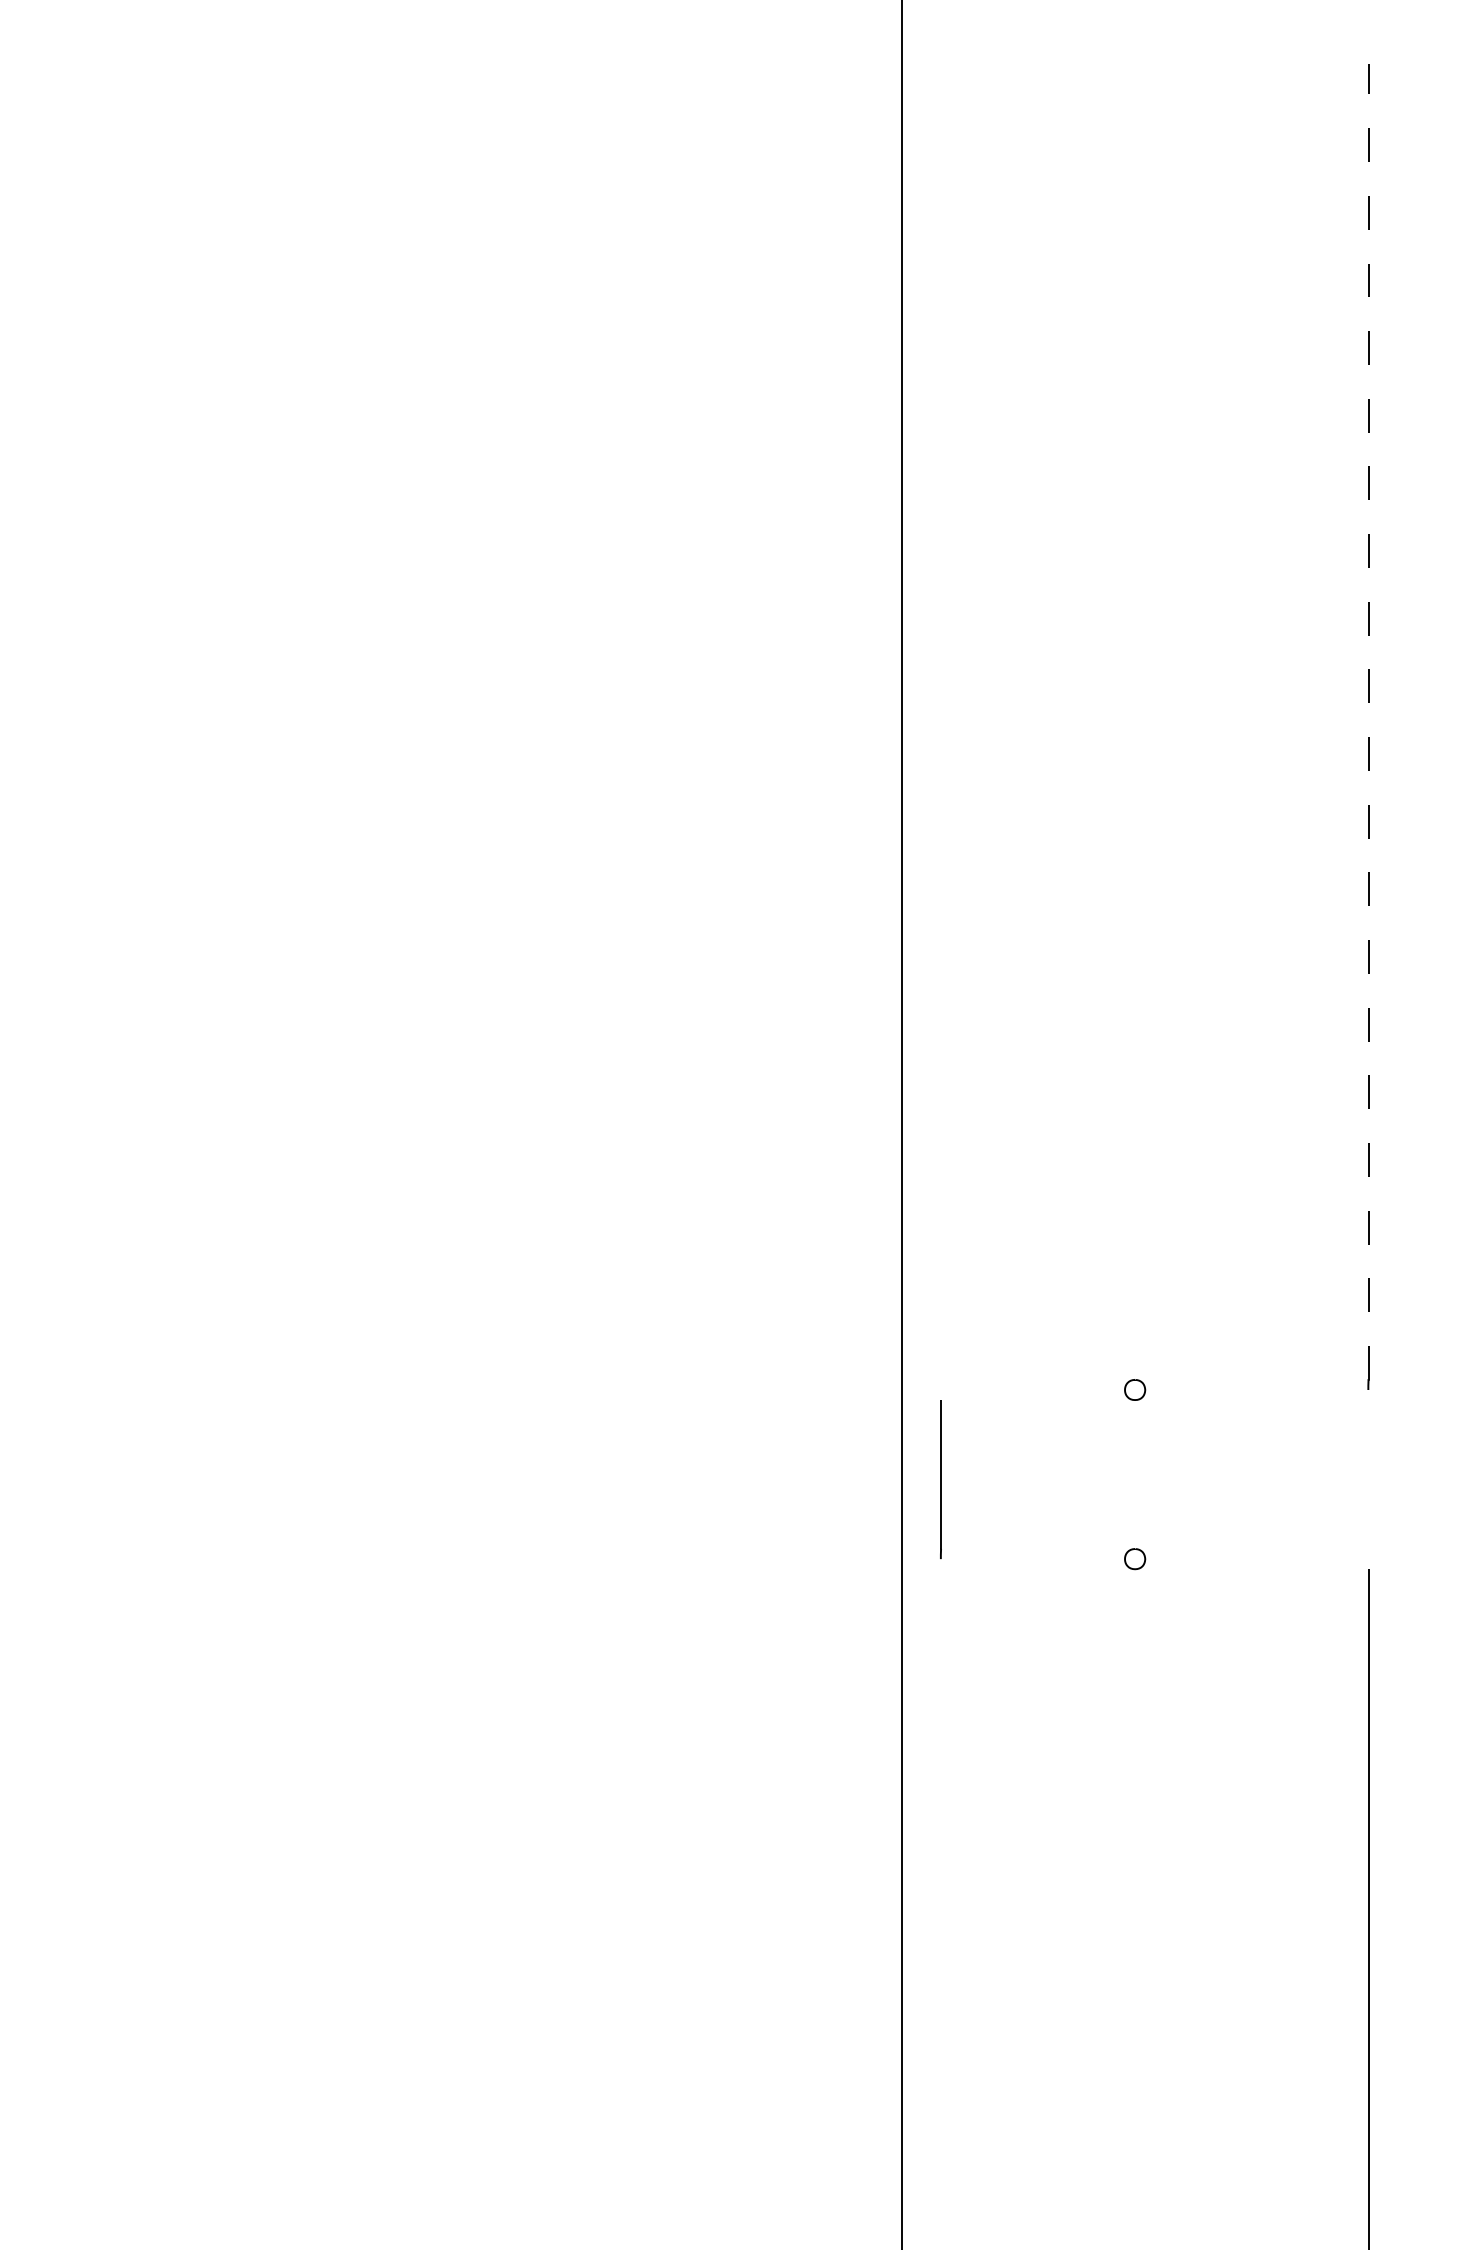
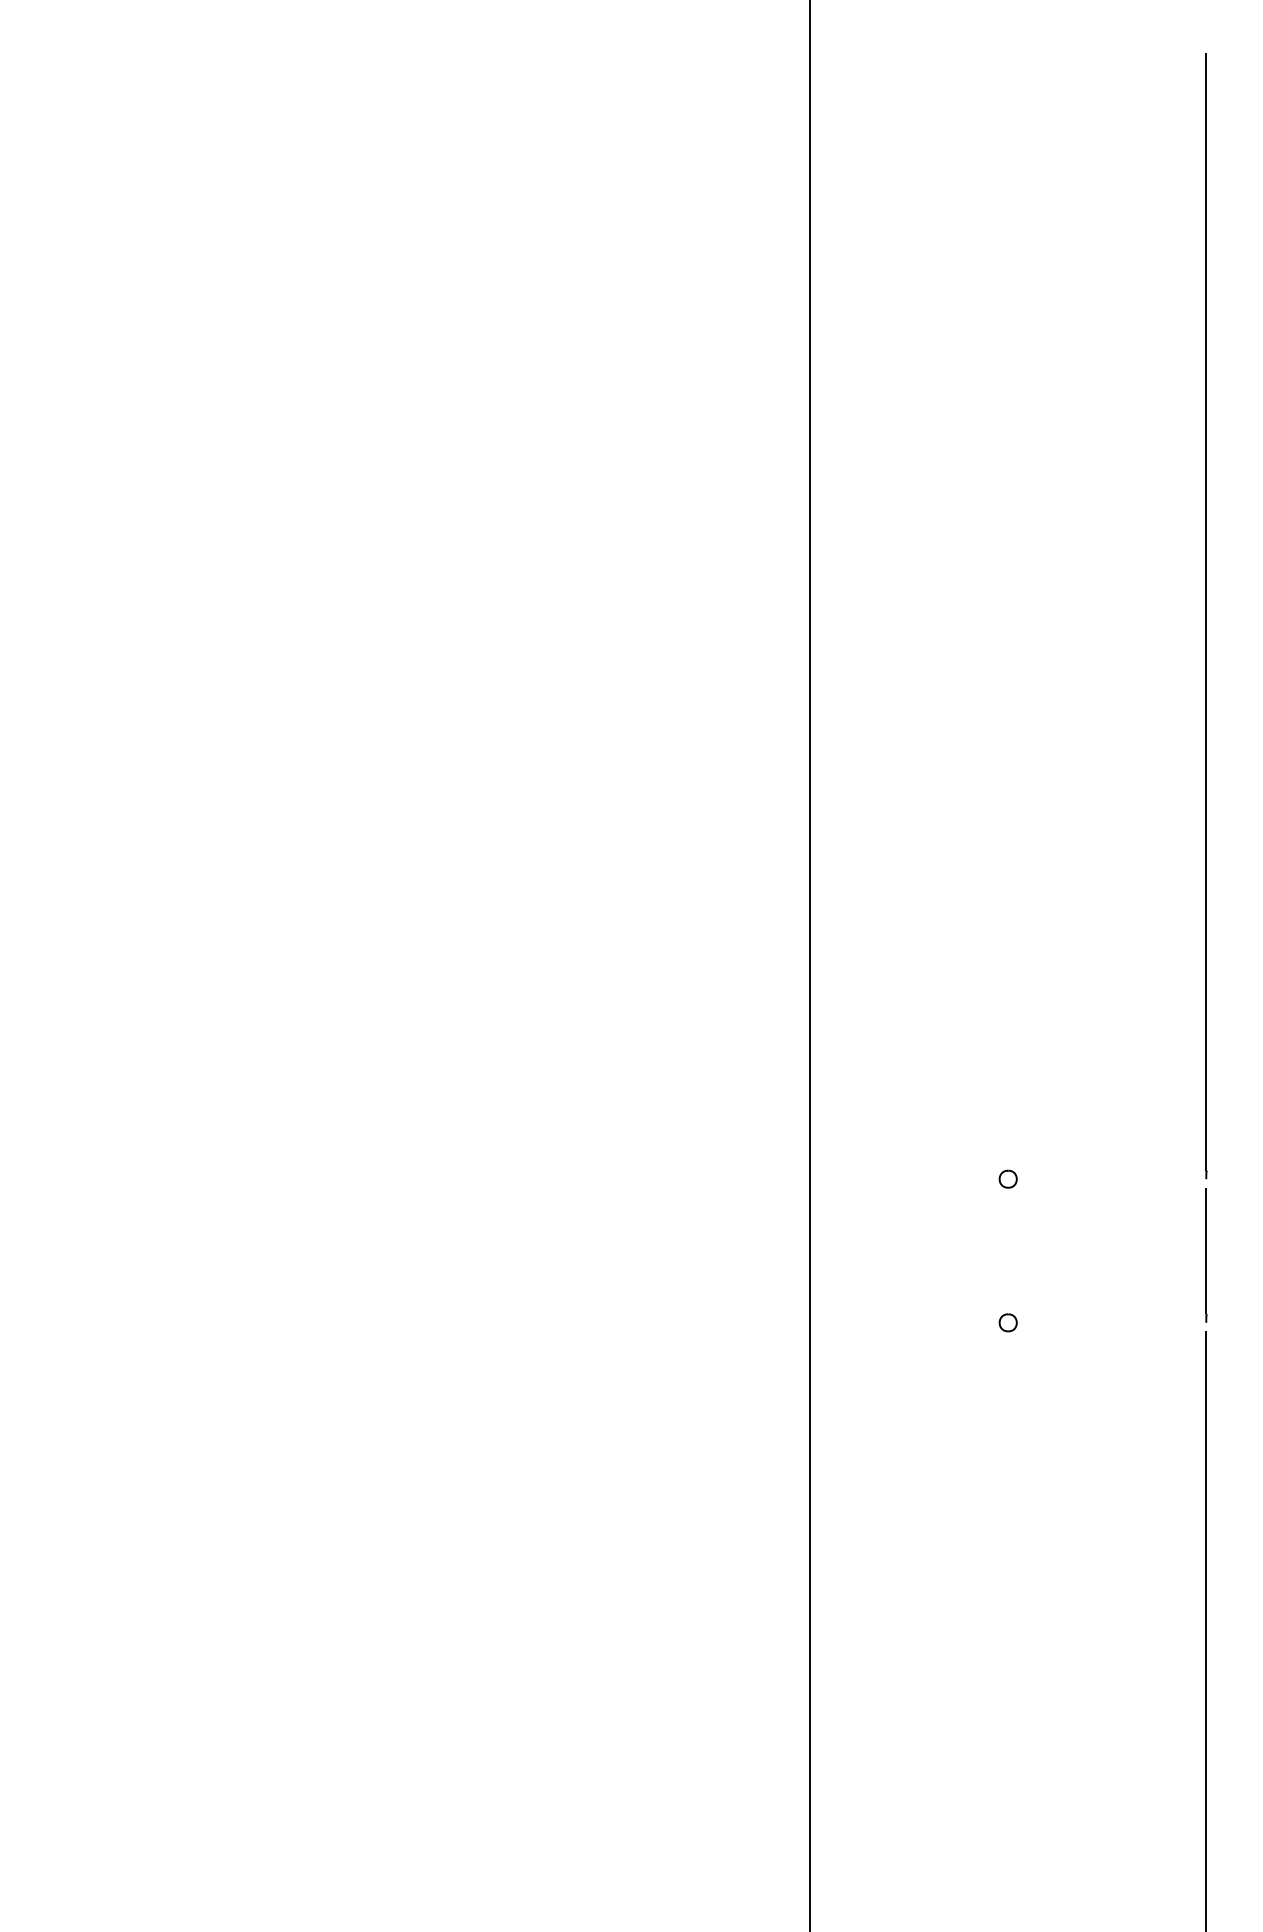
line: (1368, 721) -> (1206, 611), dashed -> solid
line: (941, 1479) -> (1206, 1255), moved

